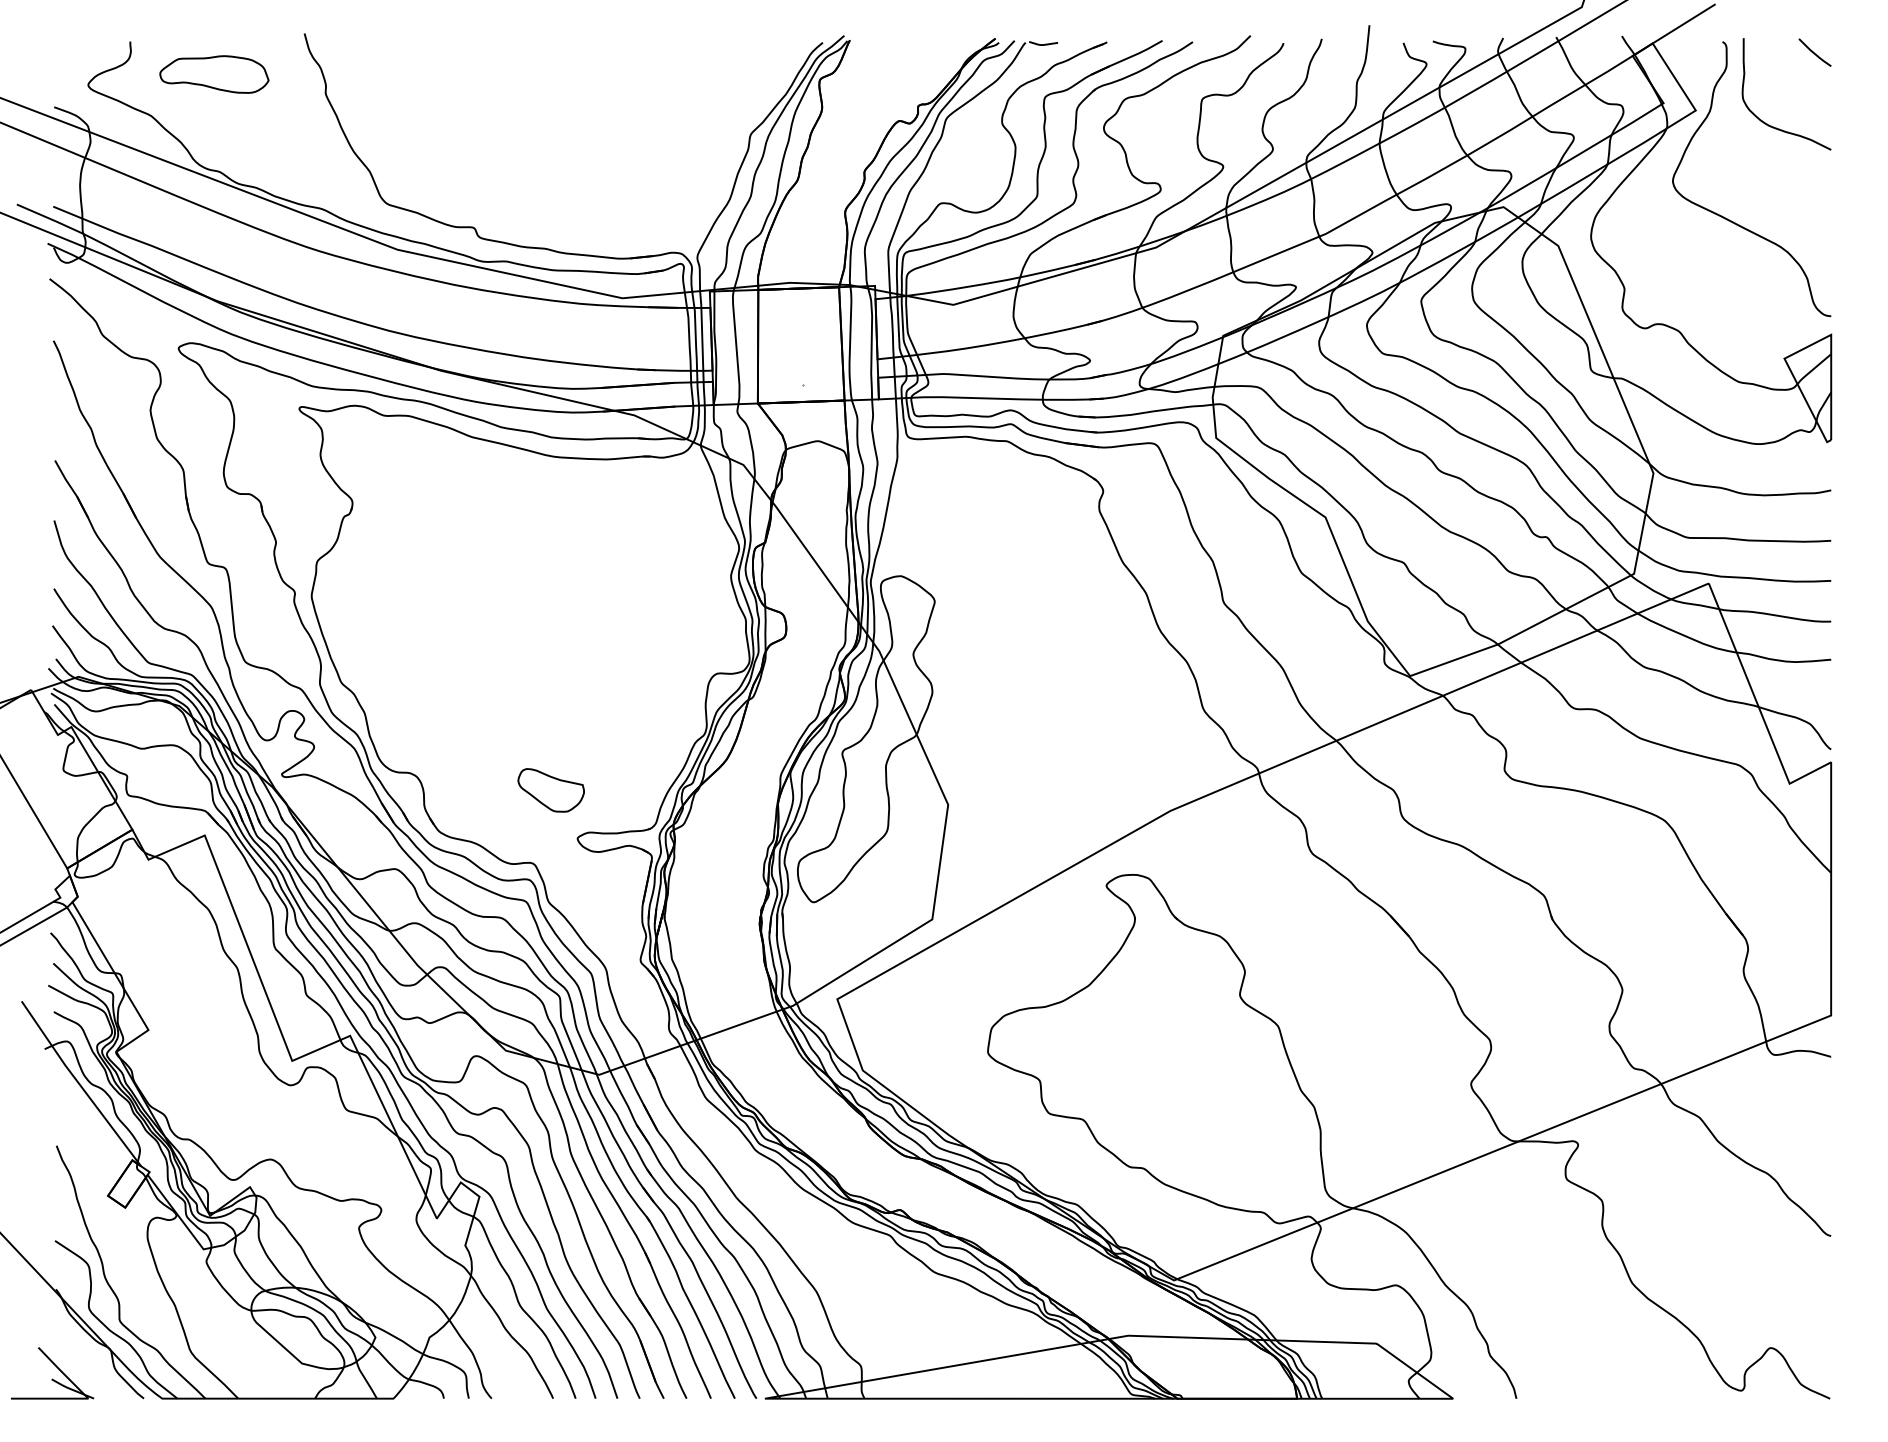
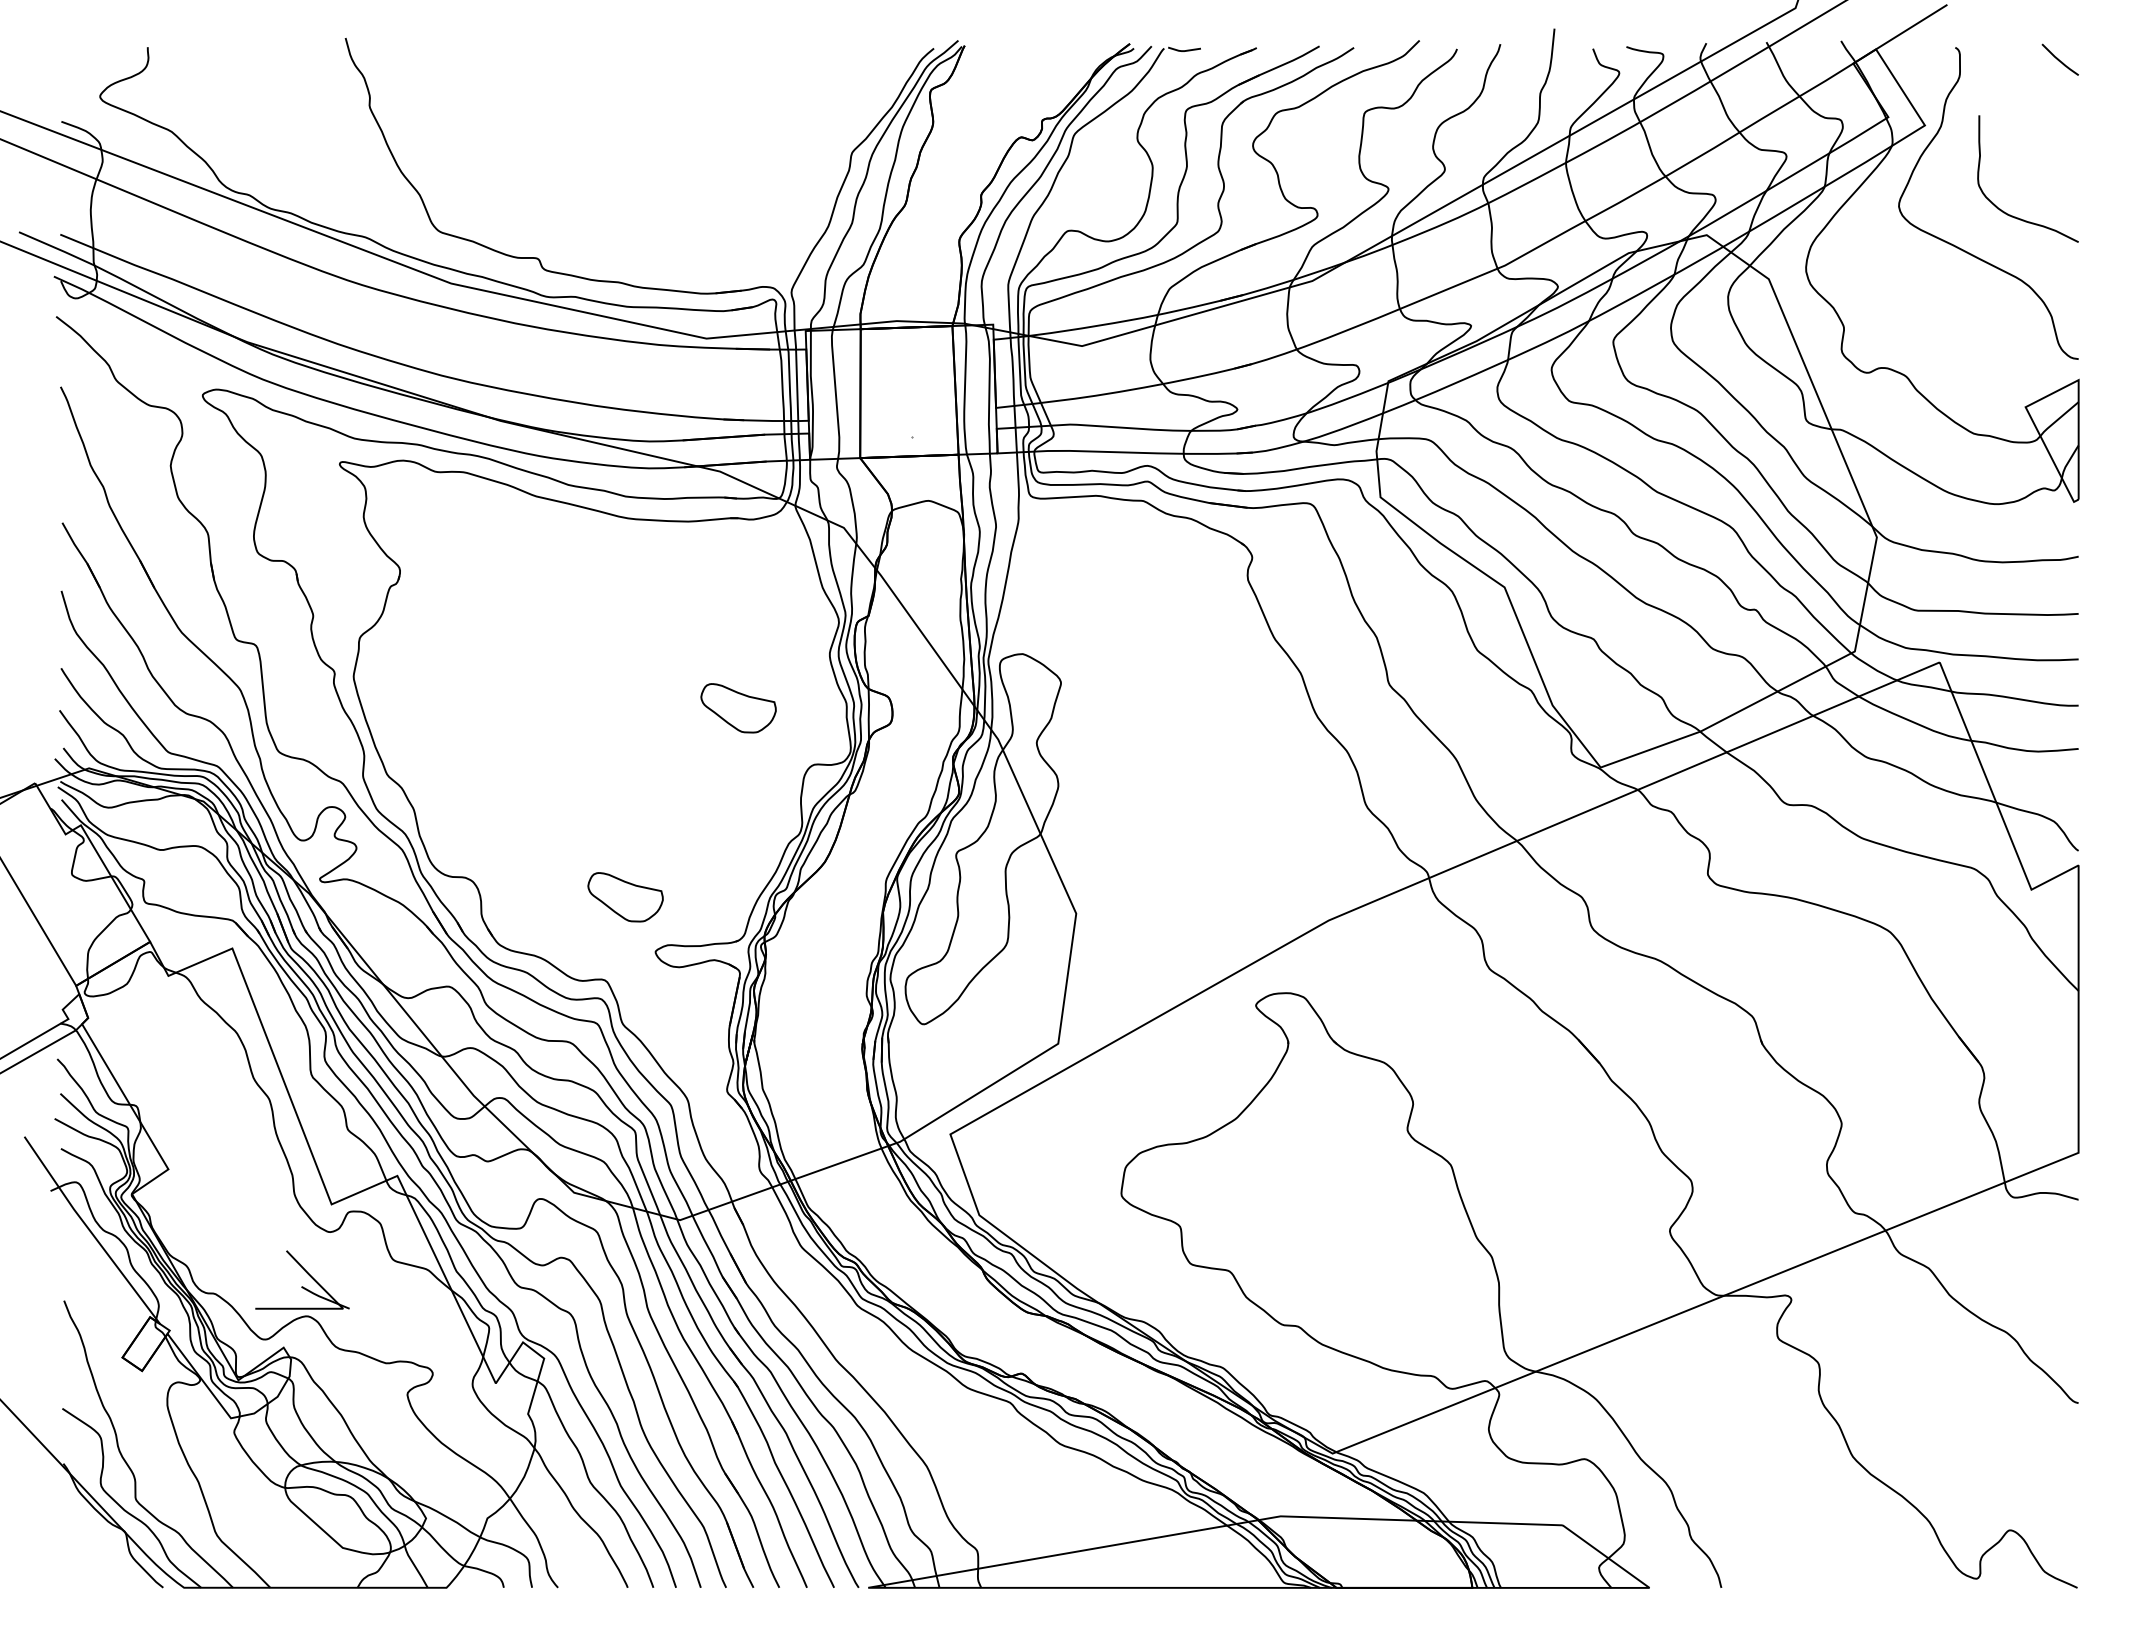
part: (213, 74) -> (242, 84), removed
curve: (1771, 125) -> (2010, 214), moved
part: (650, 624) -> (738, 708), added
part: (52, 1379) -> (302, 1286), moved

